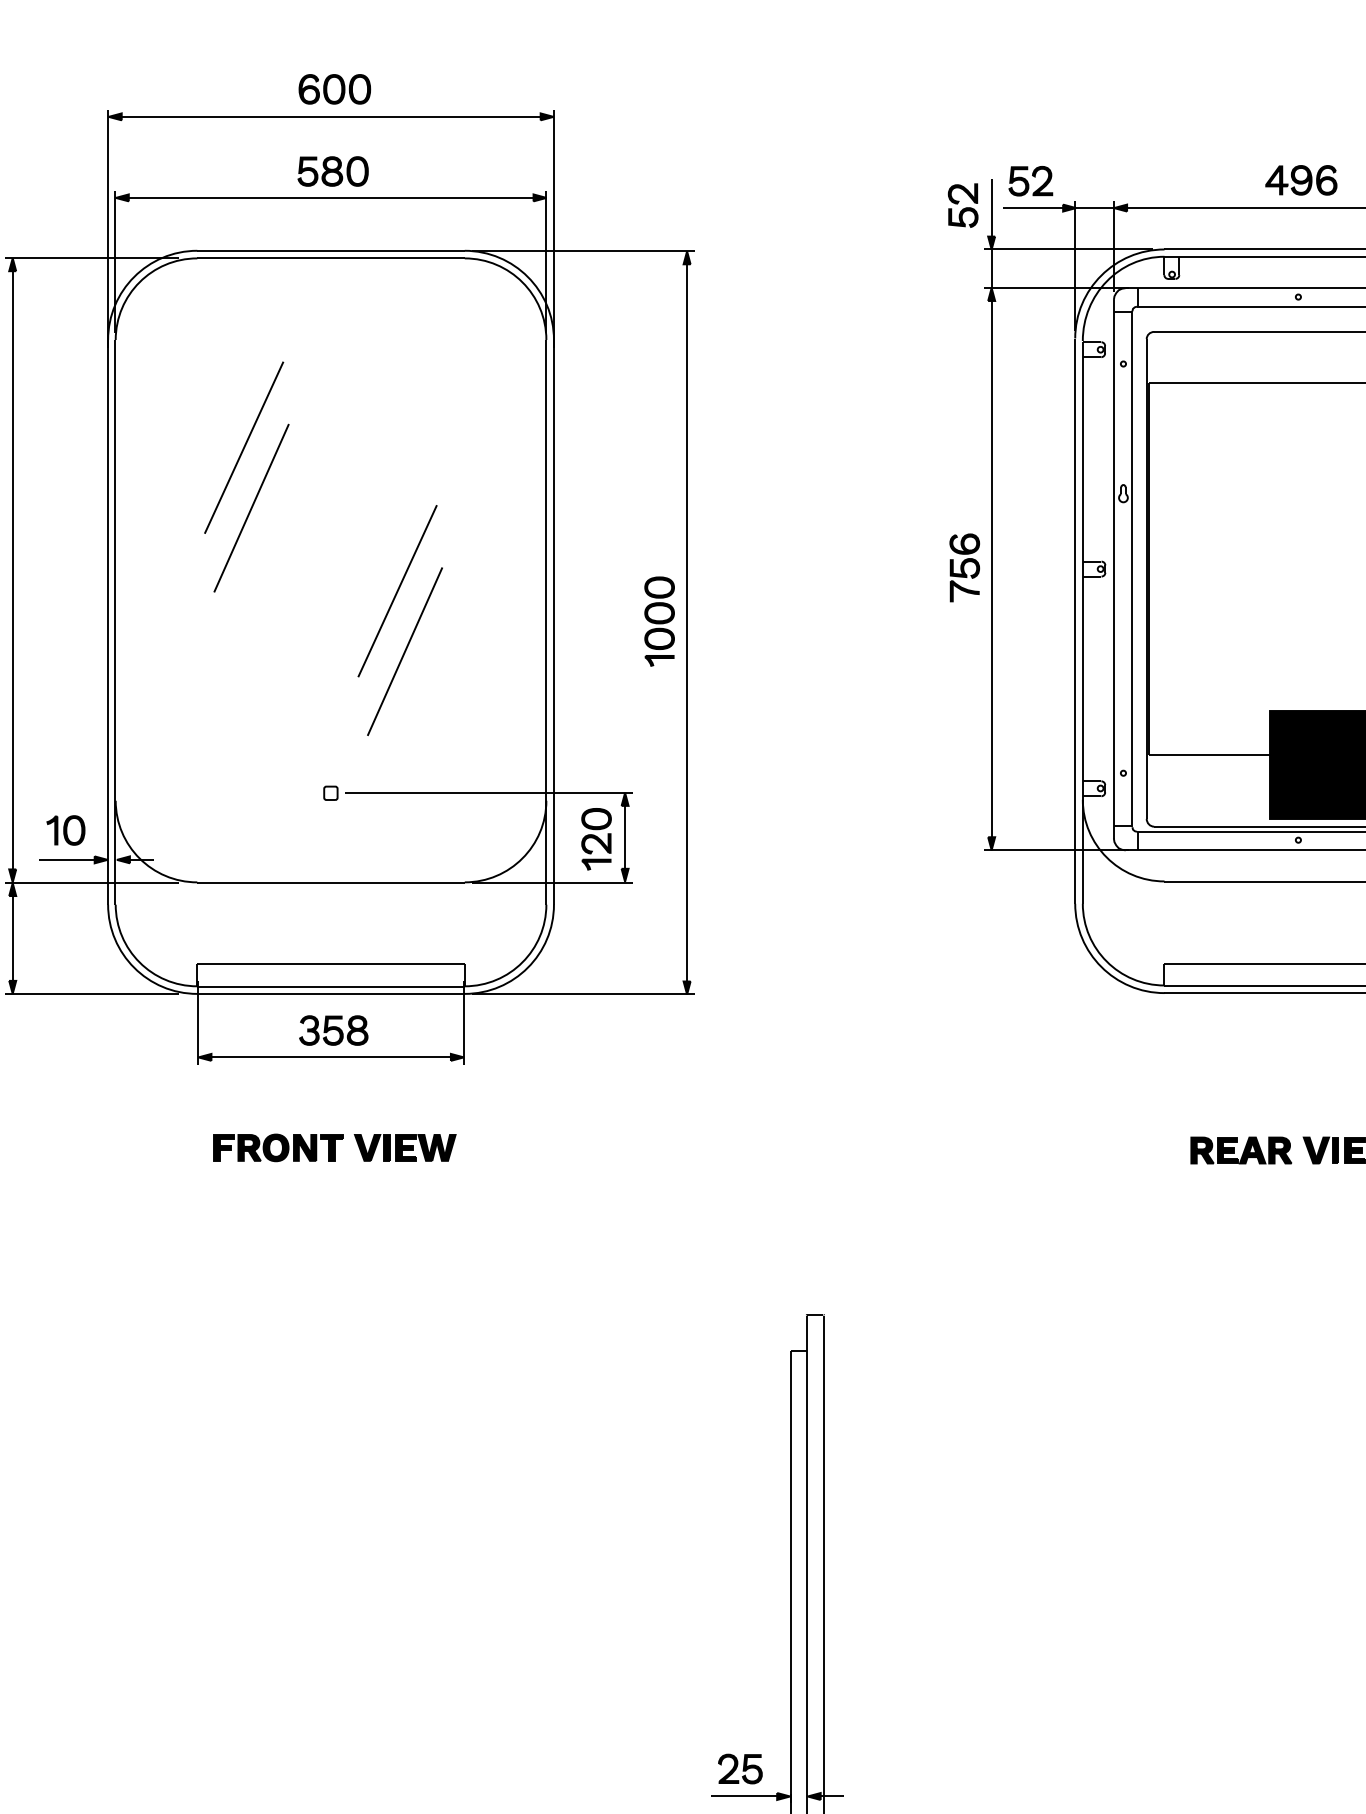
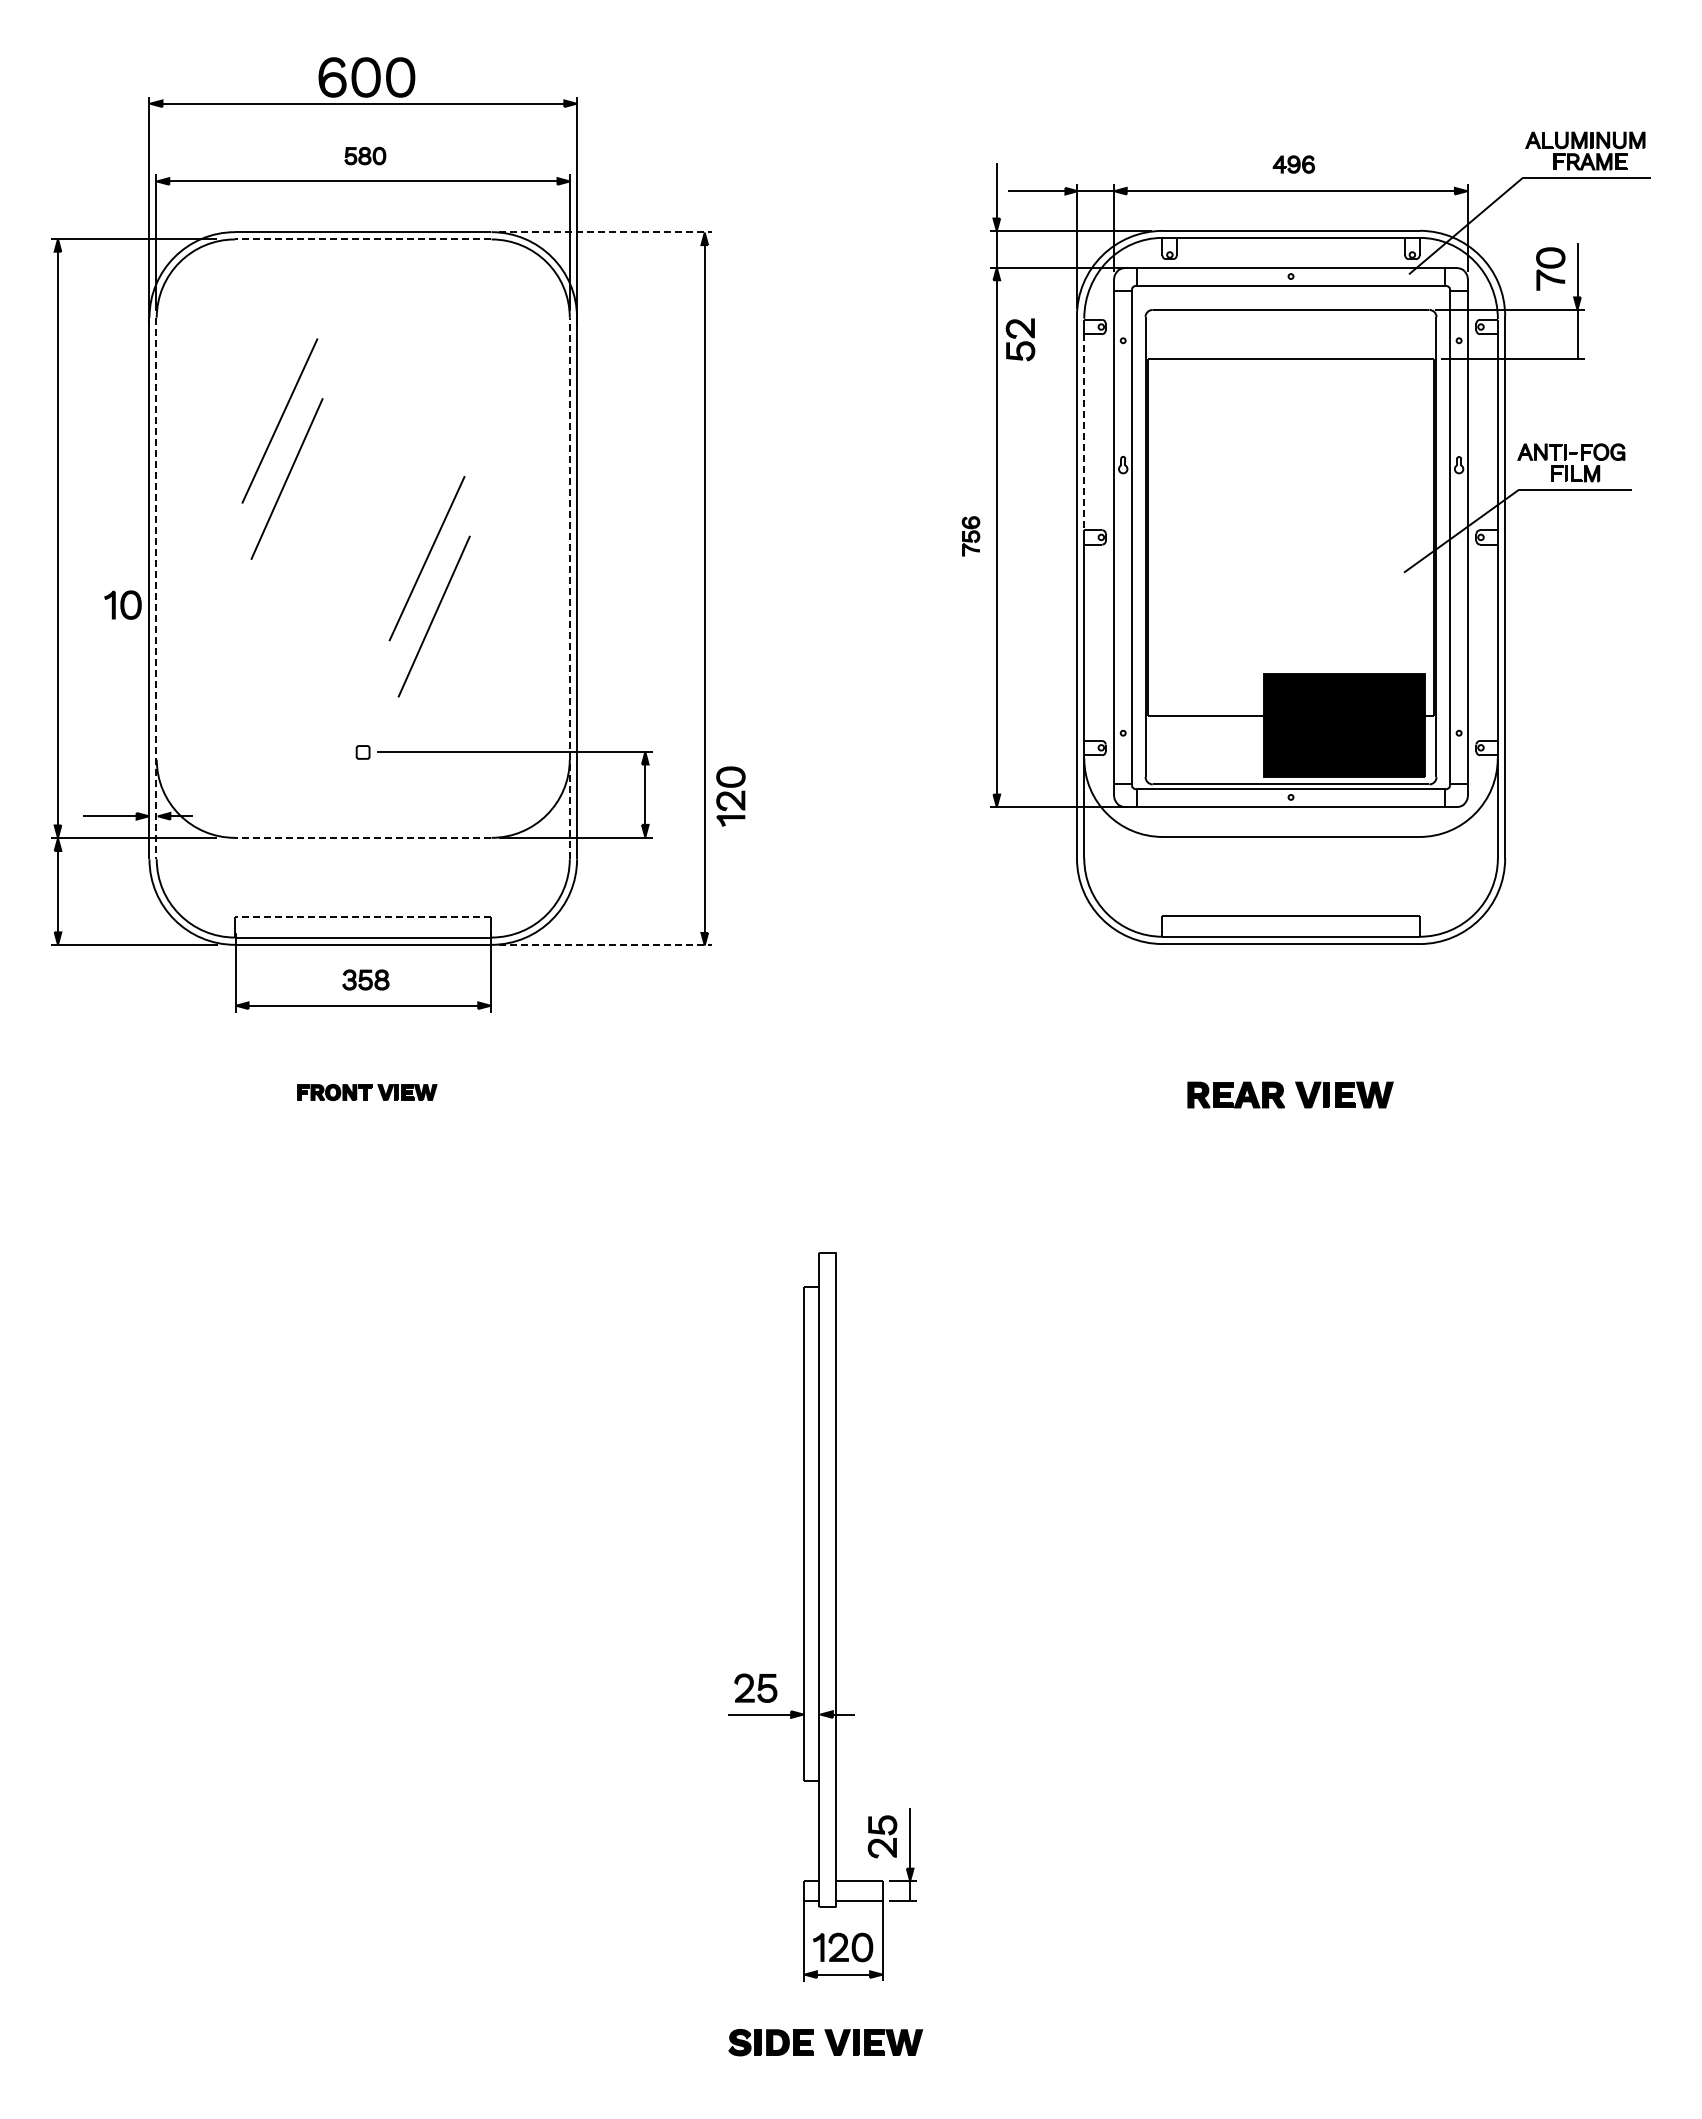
part: (334, 88) -> (366, 76), size x1.4
part: (333, 170) -> (365, 155), size x0.6
part: (1300, 180) -> (1293, 164), size x0.6
part: (1030, 181) -> (1034, 165), removed
part: (963, 205) -> (1020, 339), moved
line: (583, 251) -> (605, 232), solid -> dashed
line: (330, 258) -> (362, 239), solid -> dashed
line: (1082, 459) -> (1083, 432), solid -> dashed
part: (964, 568) -> (970, 536), size x0.6
part: (659, 621) -> (678, 587), removed
line: (115, 622) -> (156, 588), solid -> dashed
line: (546, 622) -> (569, 588), solid -> dashed
part: (65, 829) -> (122, 604), moved
part: (596, 839) -> (730, 796), moved
line: (330, 883) -> (362, 838), solid -> dashed
line: (331, 964) -> (363, 916), solid -> dashed
line: (583, 994) -> (605, 945), solid -> dashed
part: (333, 1030) -> (365, 979), size x0.7
part: (334, 1147) -> (366, 1092), size x0.6

